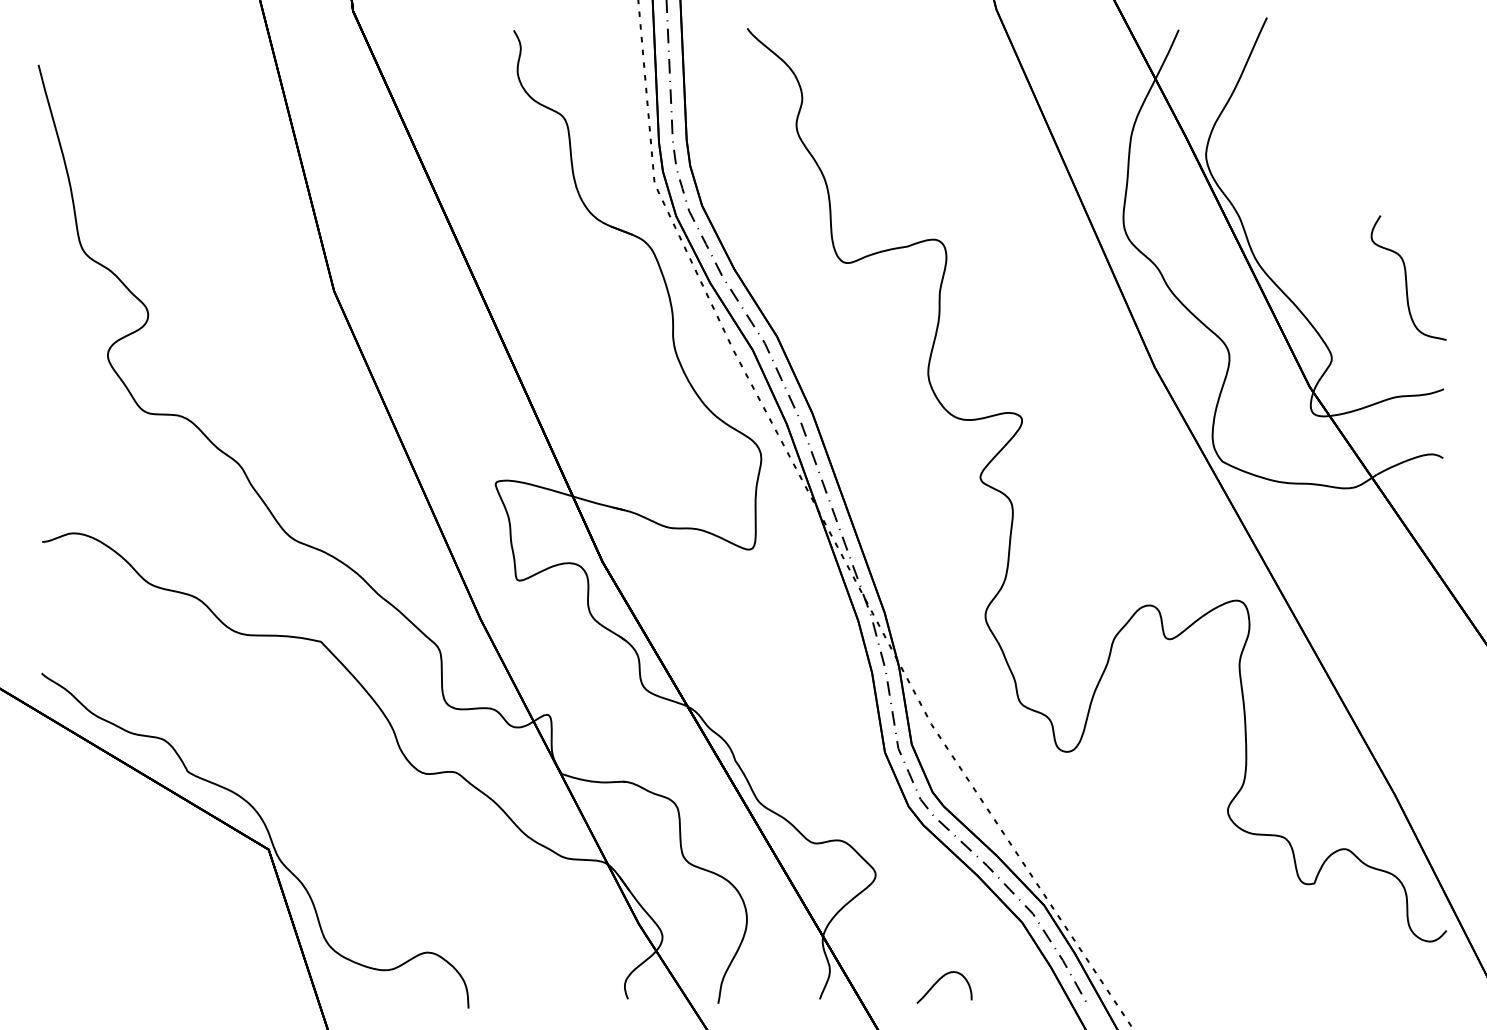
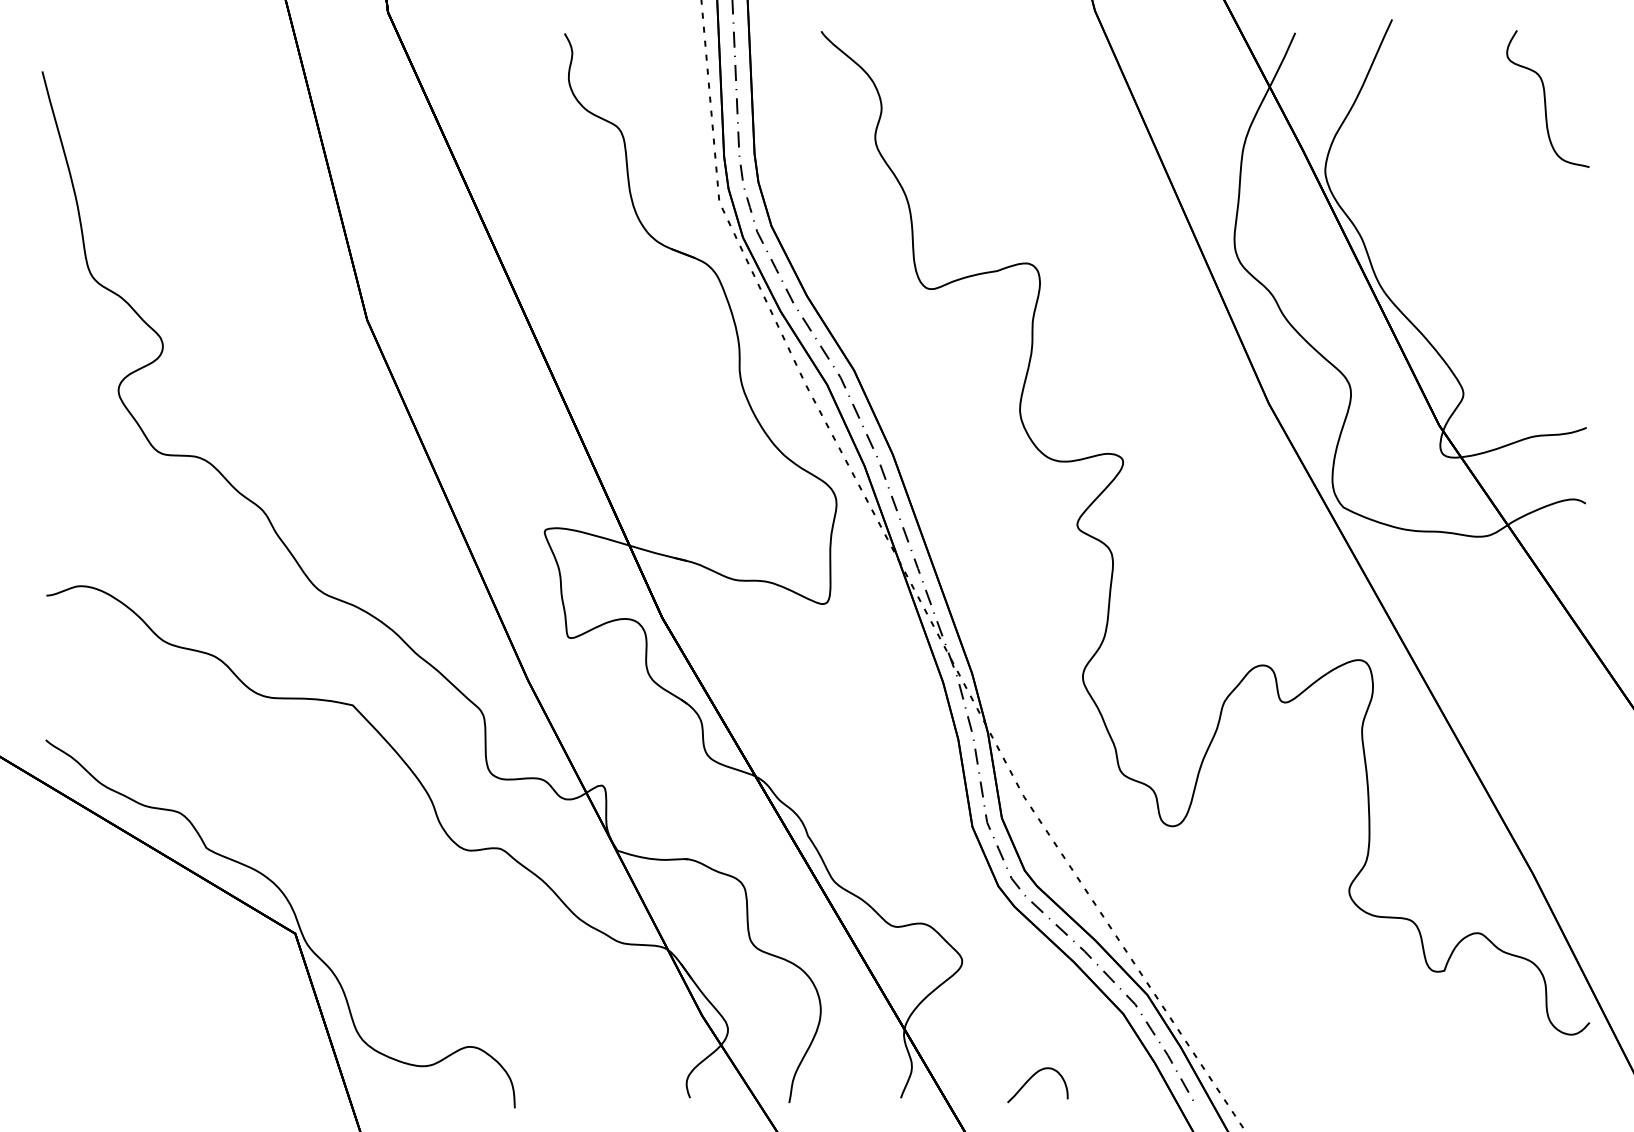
curve: (1406, 277) -> (1545, 98), moved

